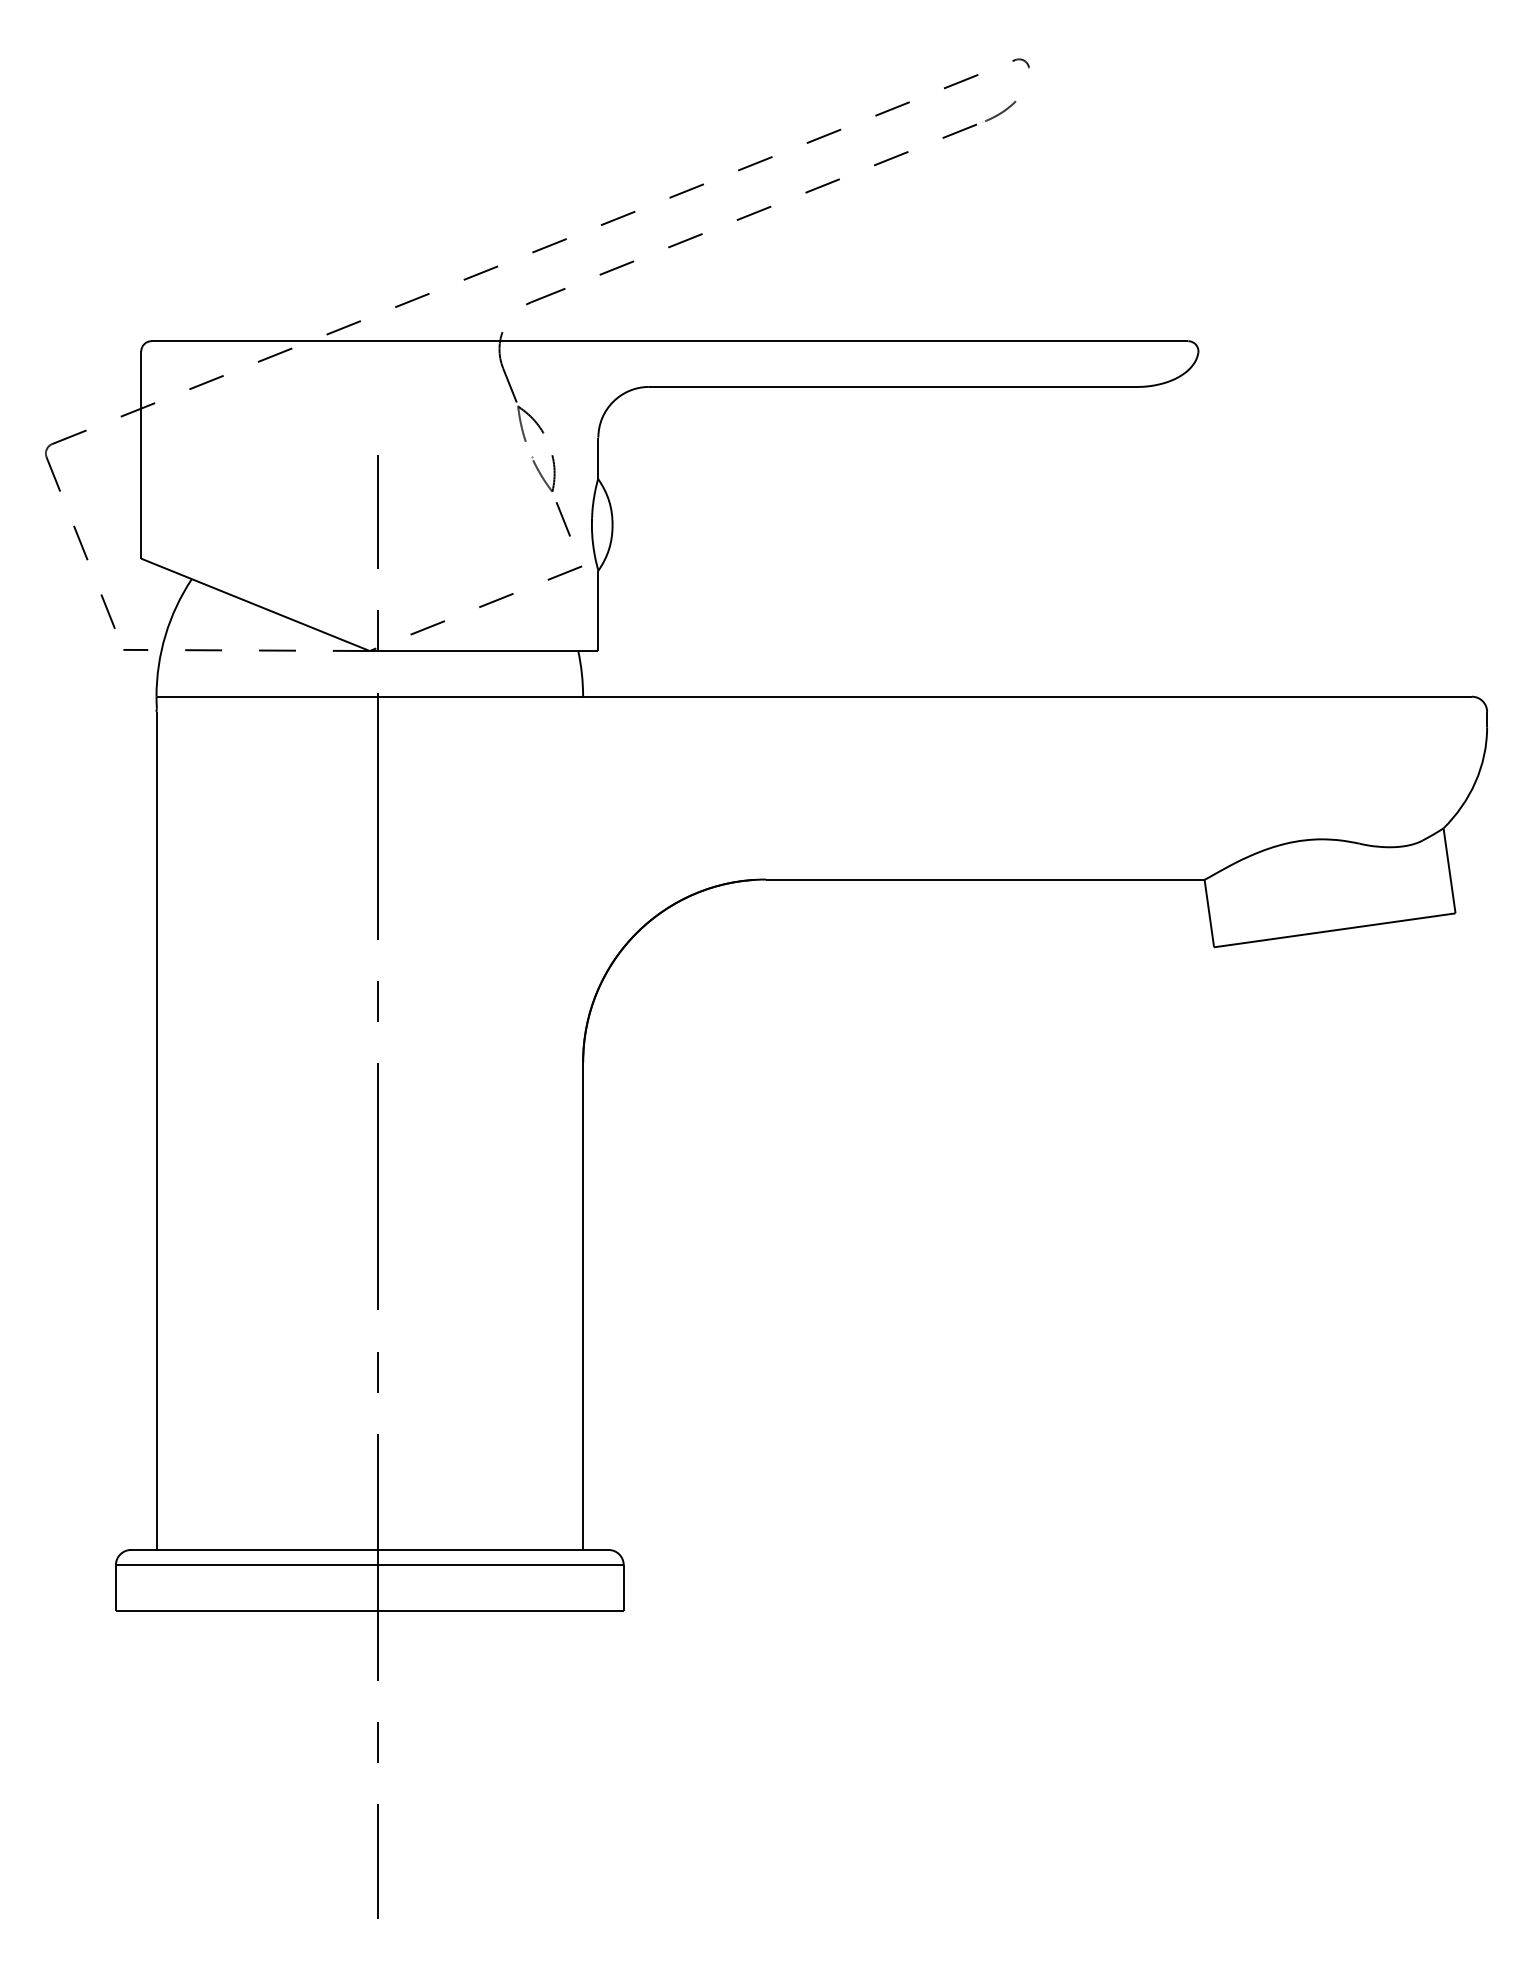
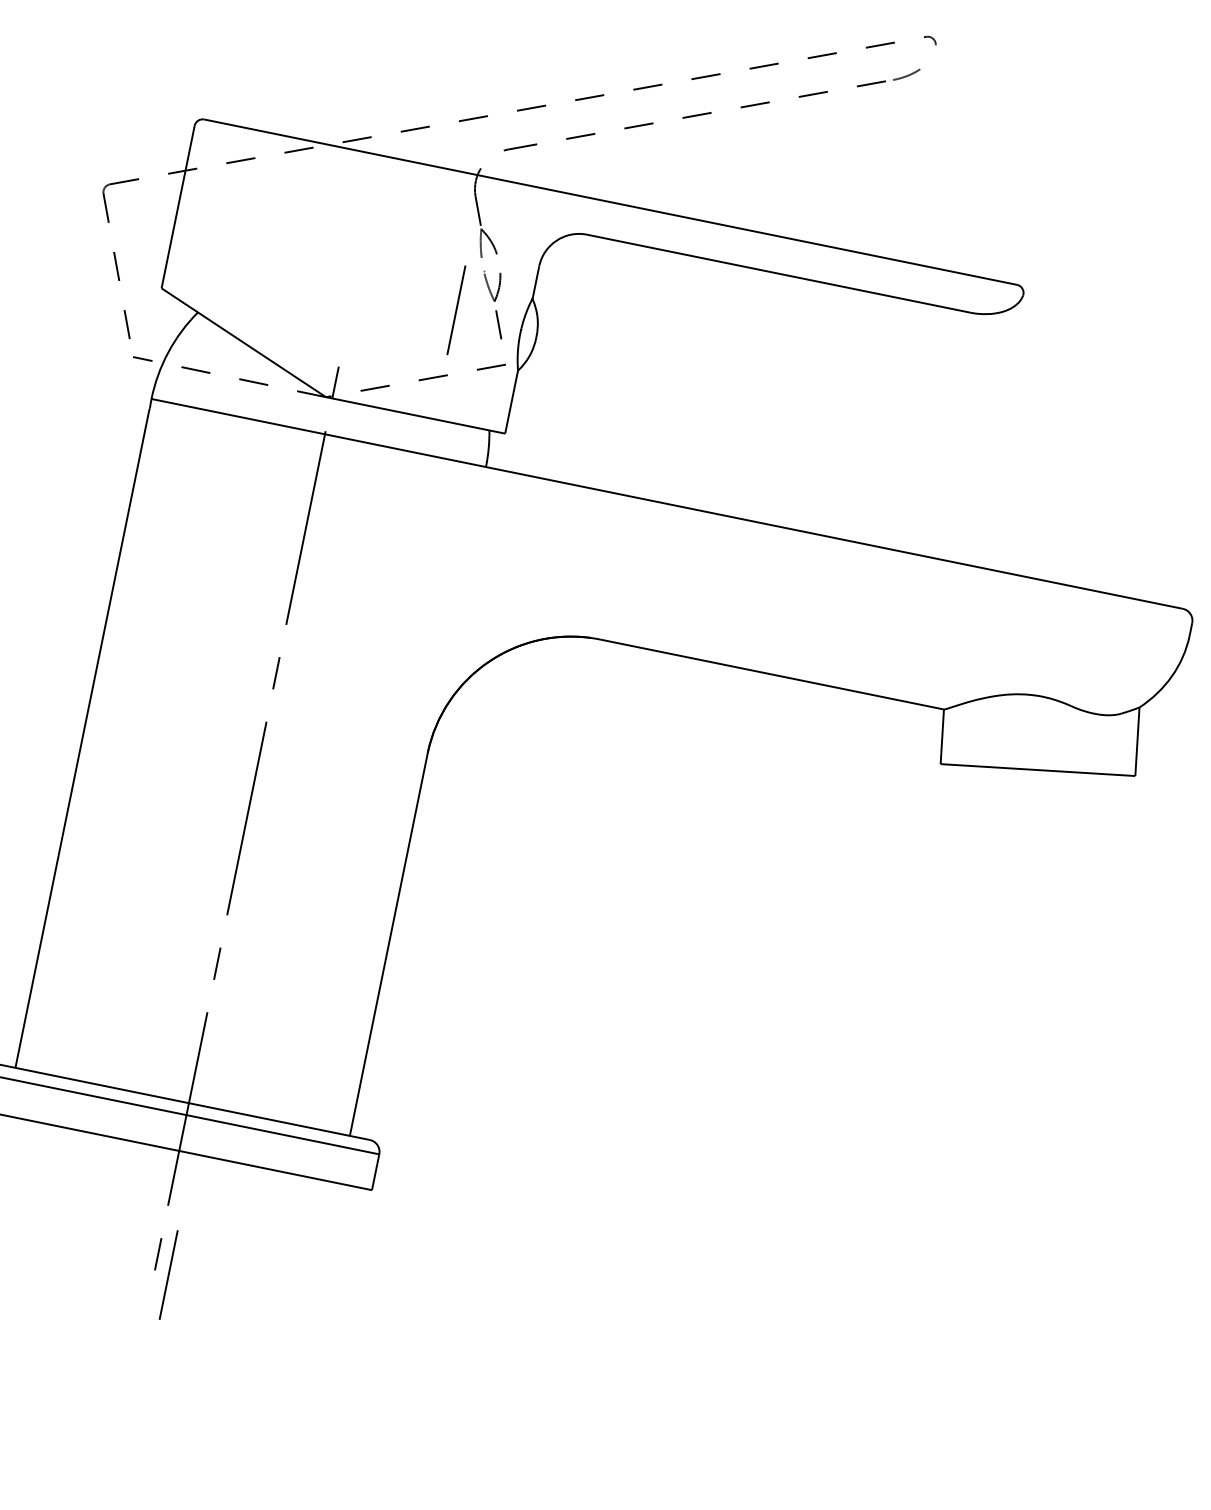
line: (377, 511) -> (456, 309), moved
line: (377, 1861) -> (168, 1274), moved

